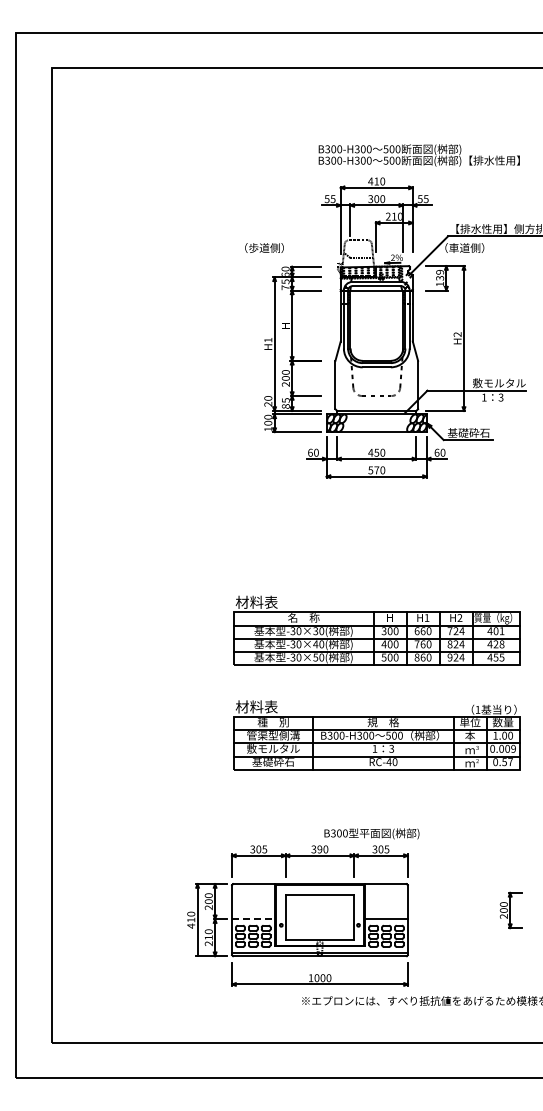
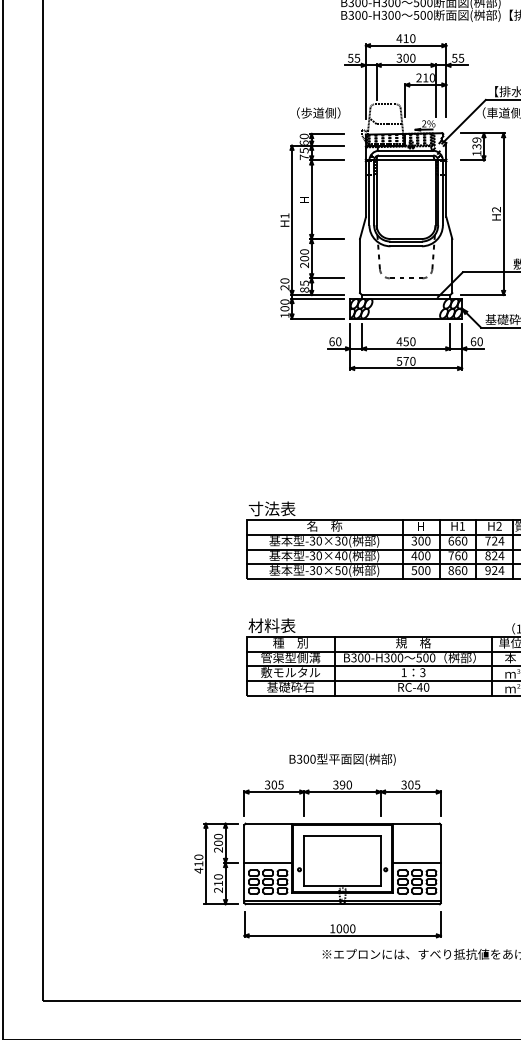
text: (264, 247) -> (318, 112), moved
text: (249, 601) -> (263, 507), 材料表 -> 寸法表
text: (371, 833) -> (342, 759), moved
line: (253, 919) -> (268, 863), dashed -> solid

